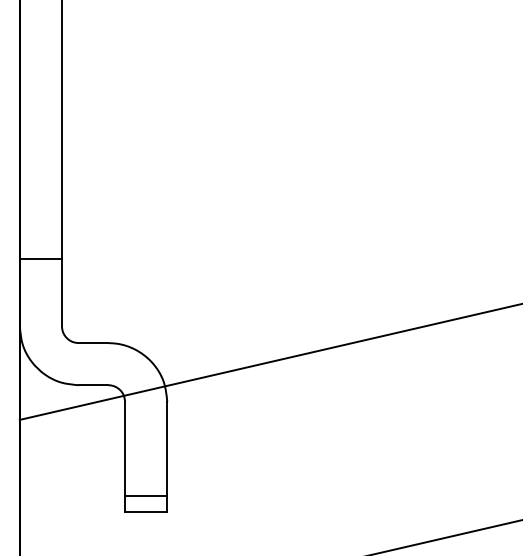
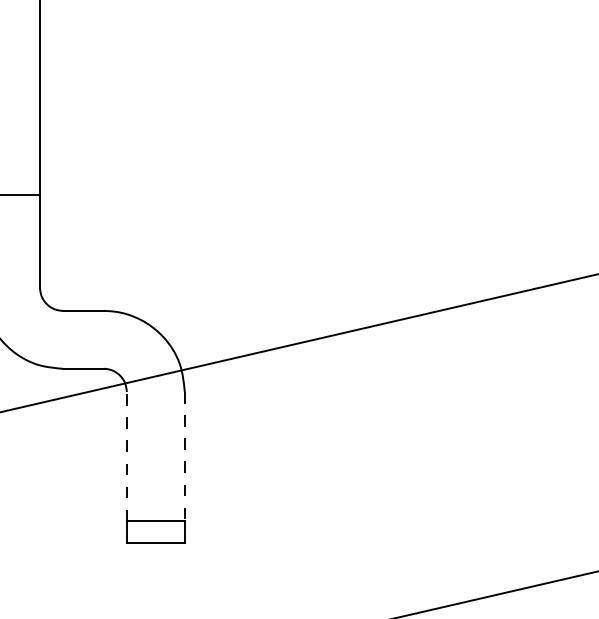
line: (125, 448) -> (127, 455), solid -> dashed
line: (167, 449) -> (185, 457), solid -> dashed

